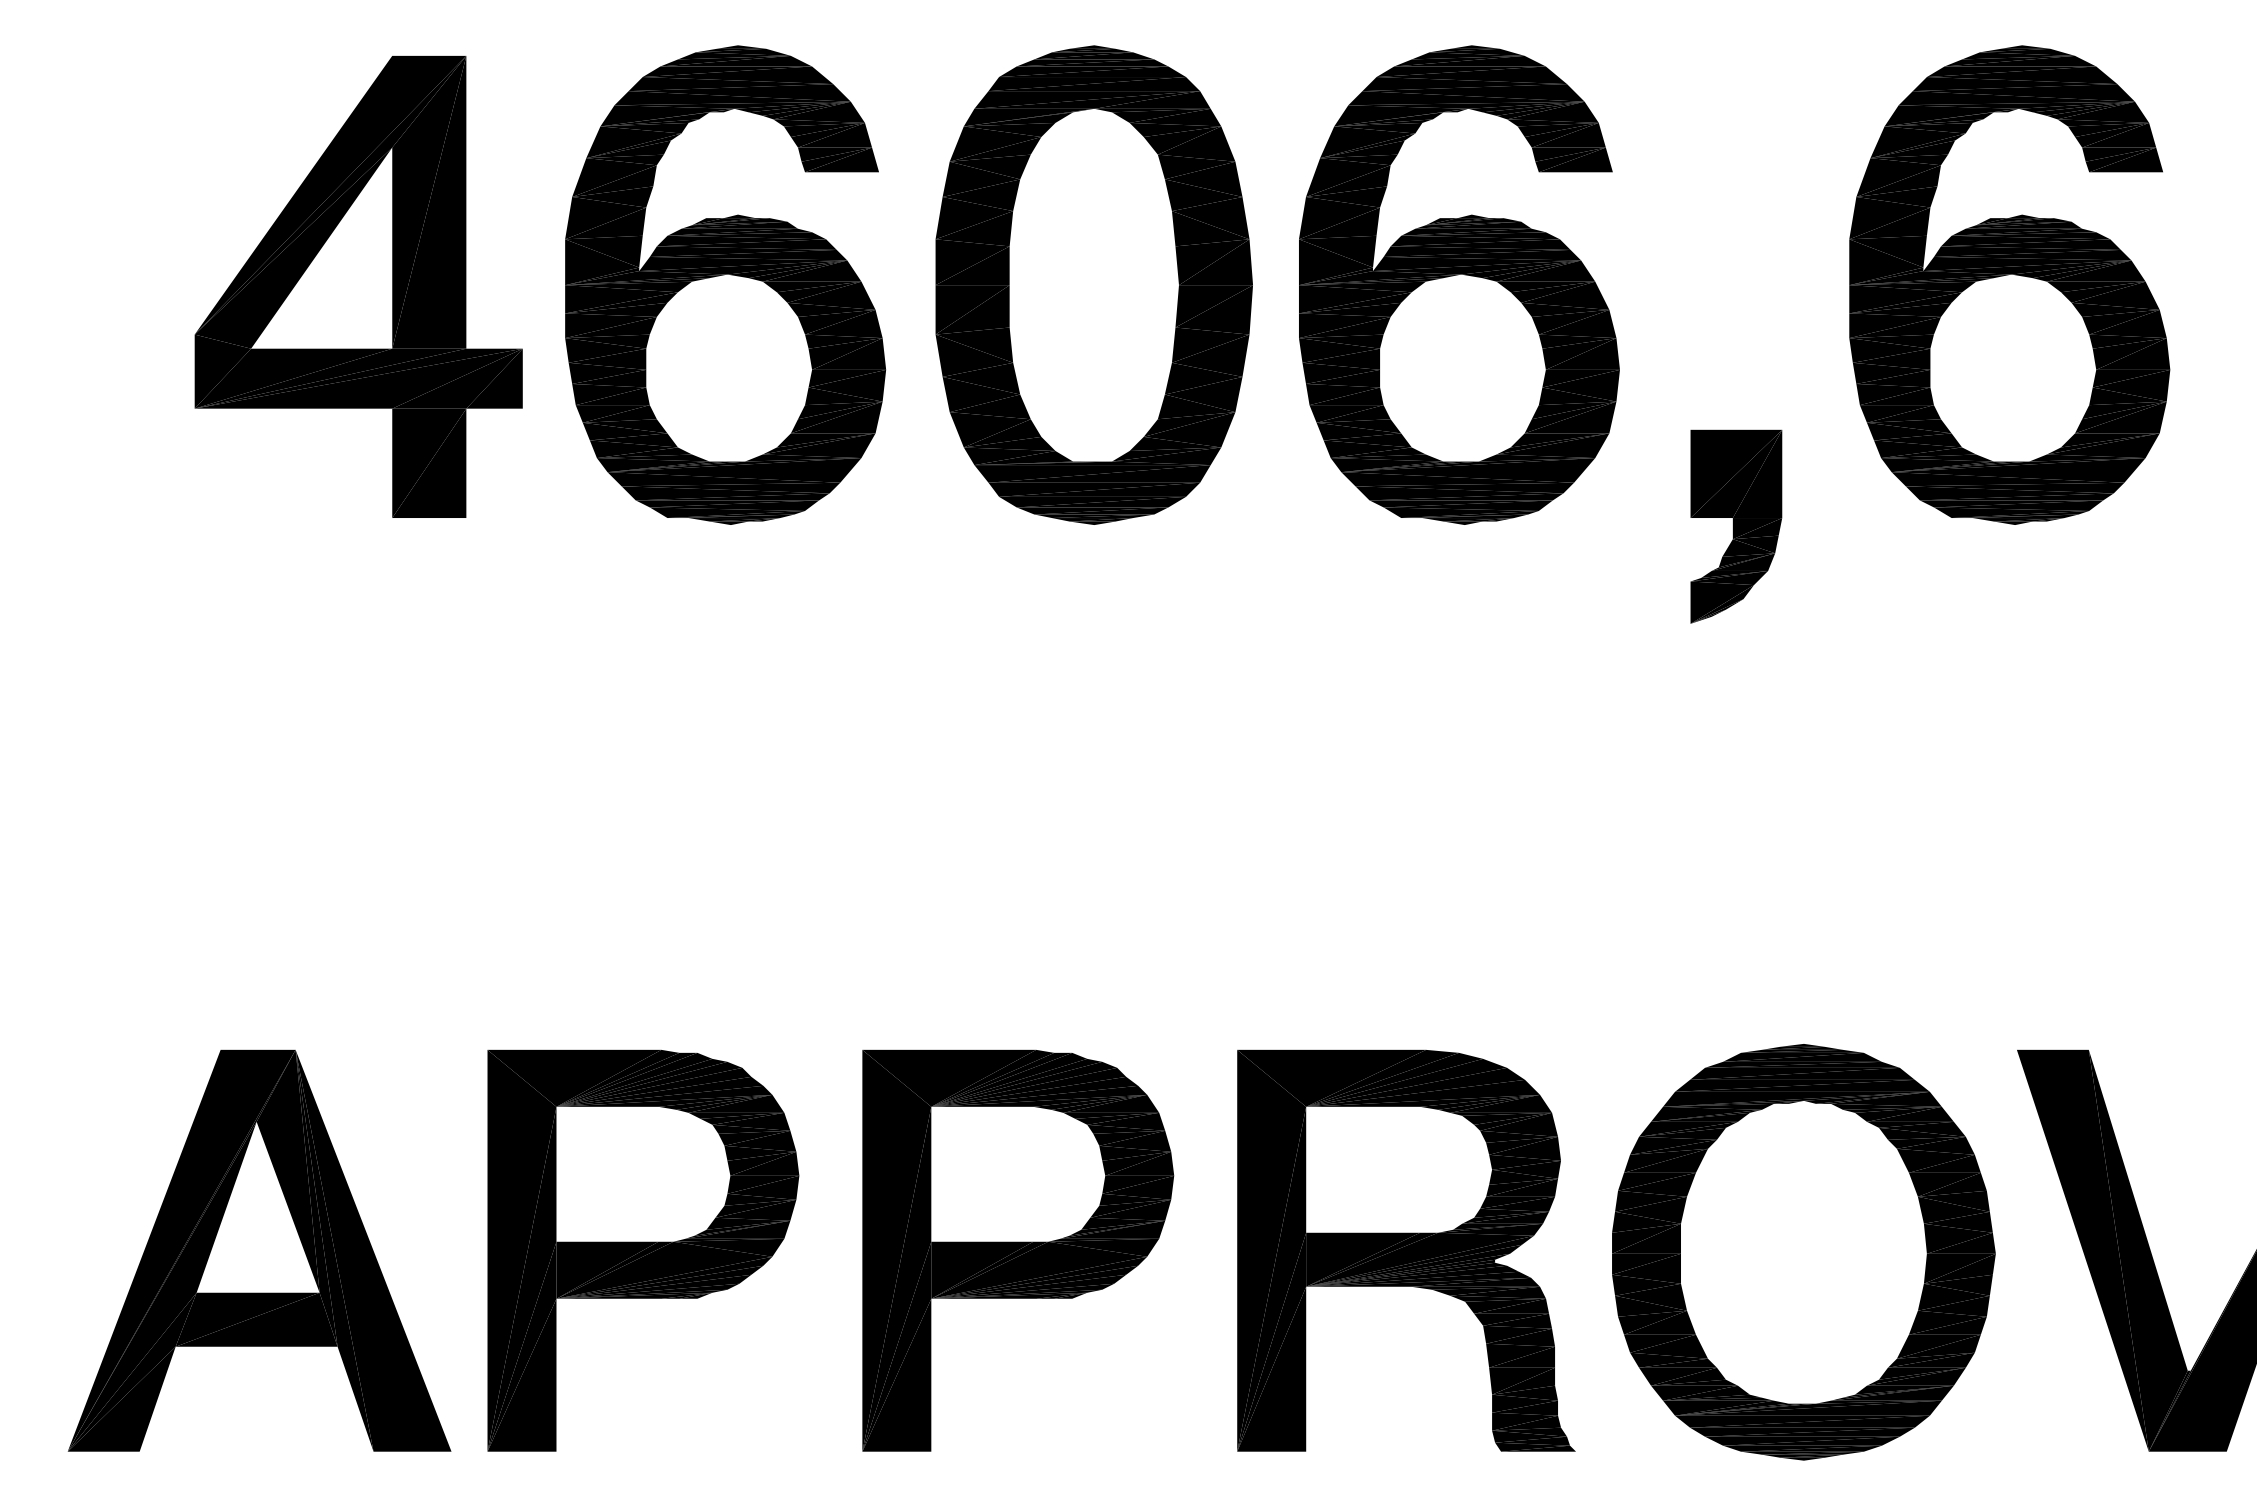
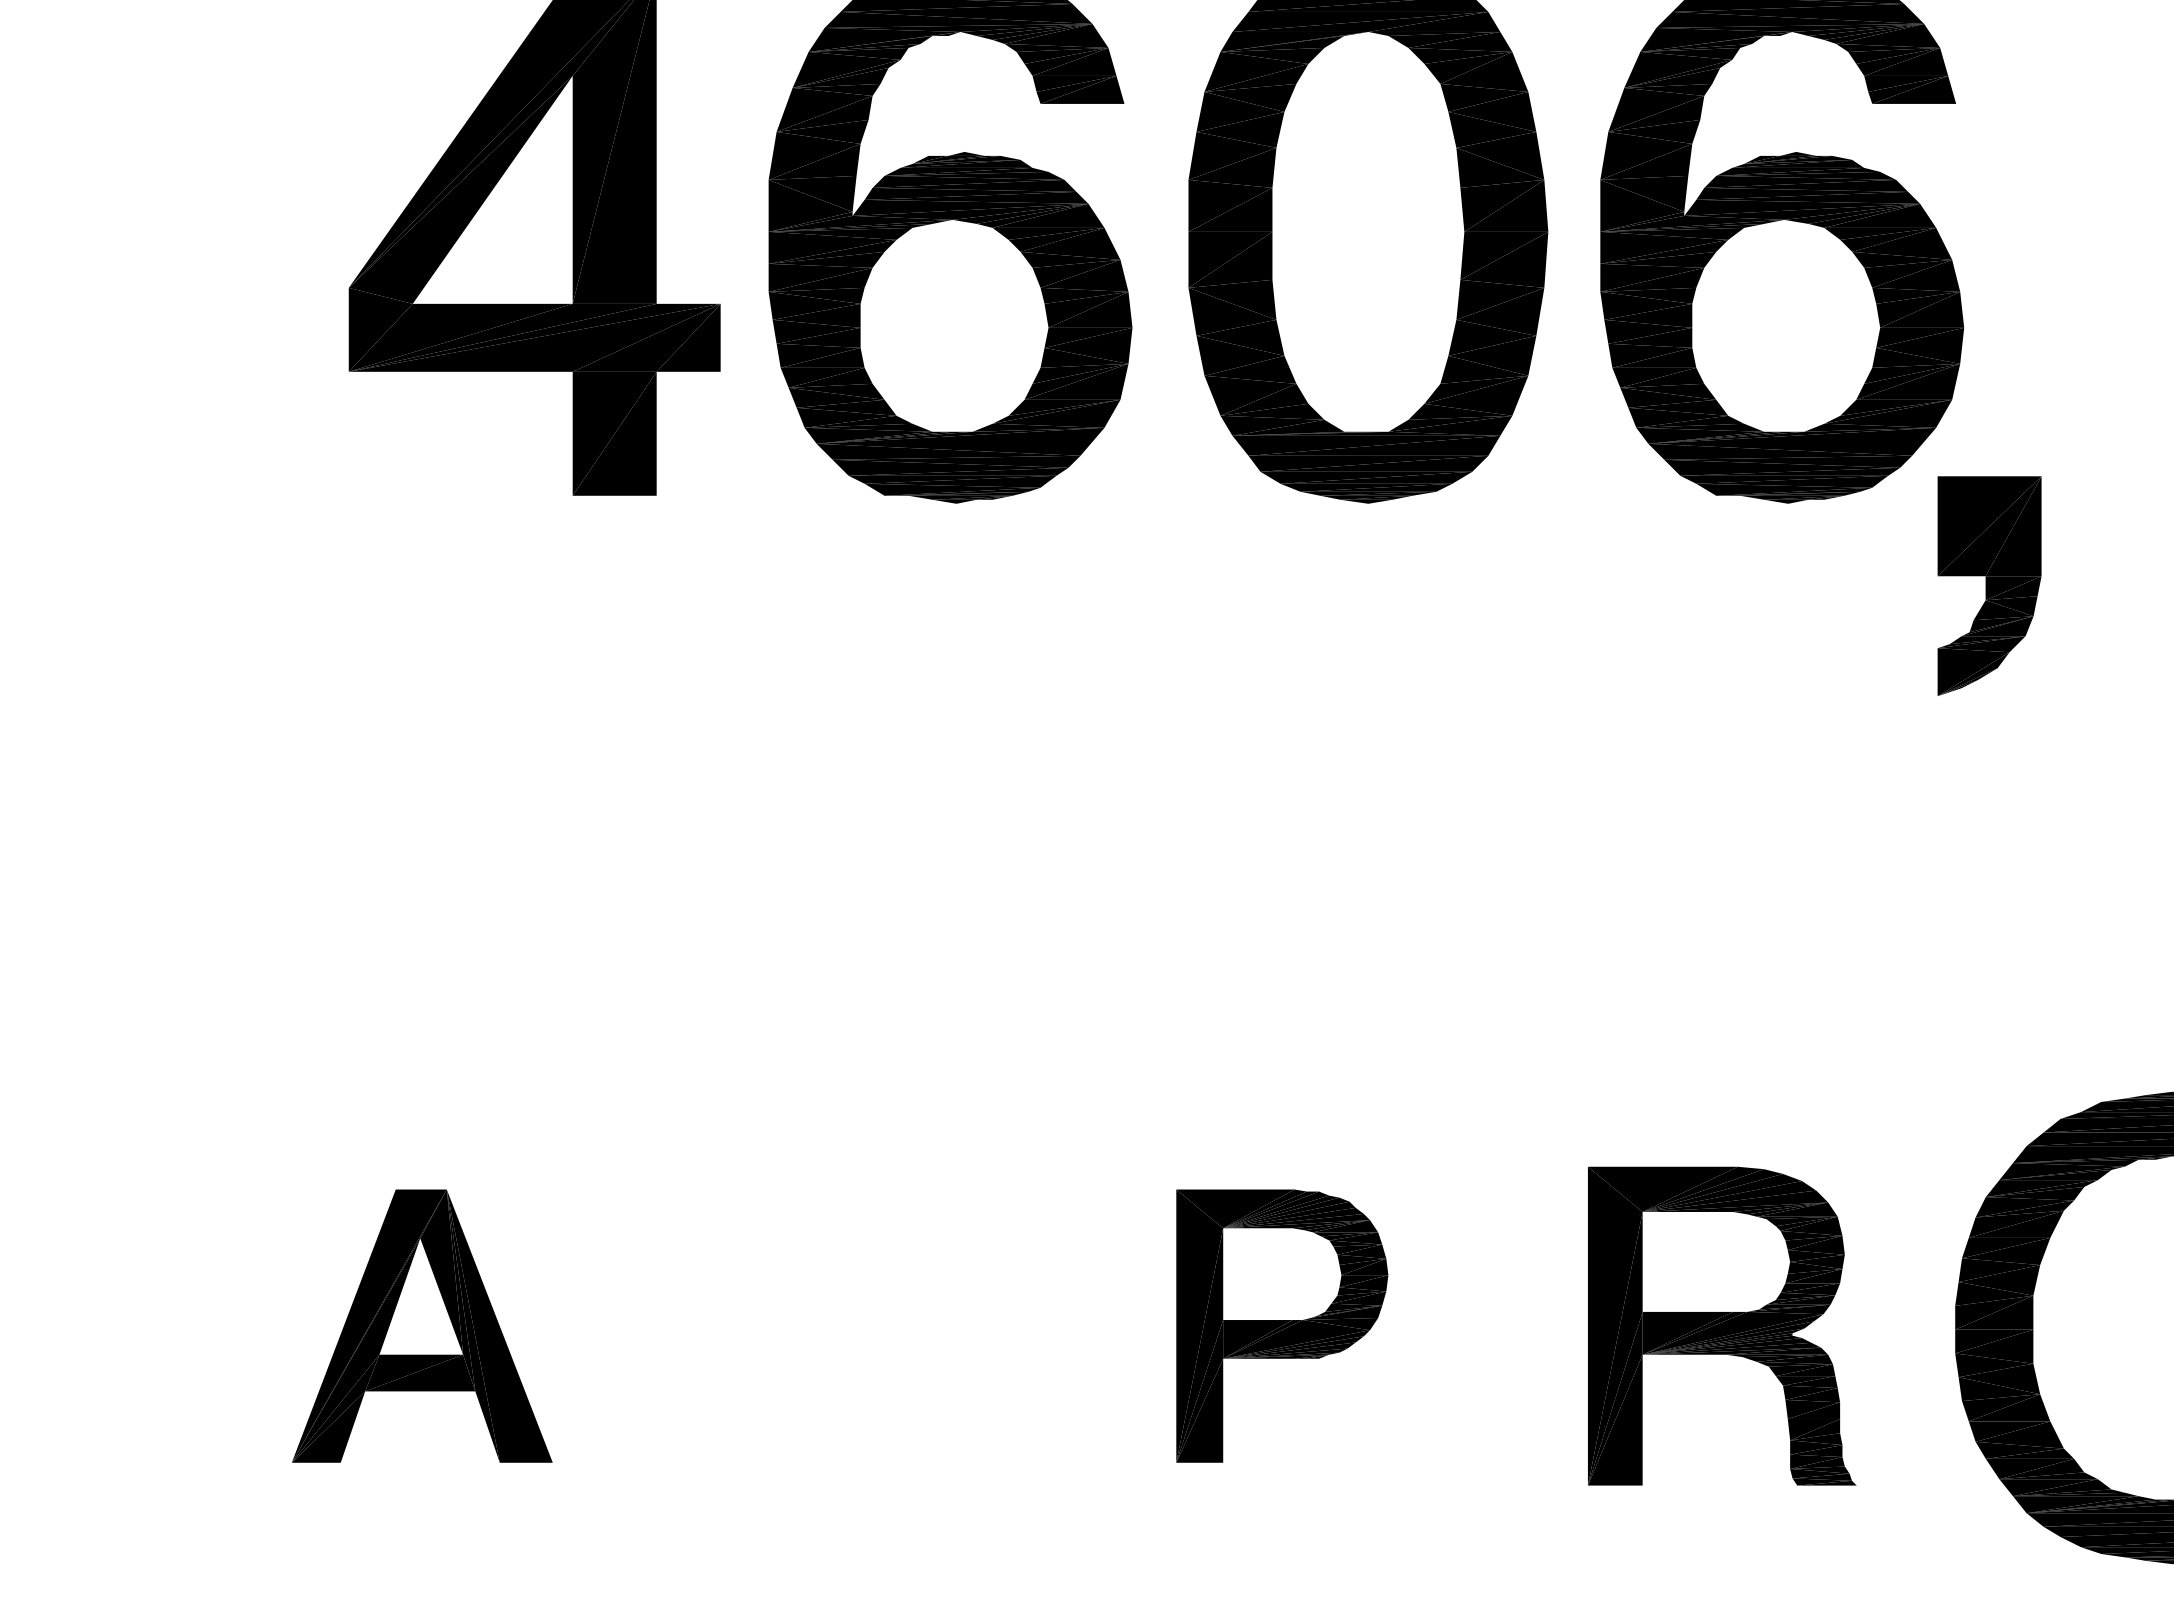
part: (1736, 526) -> (1989, 585), moved
part: (259, 1250) -> (422, 1325), size x0.6
part: (643, 1250) -> (857, 1325), removed
part: (1018, 1250) -> (1282, 1325), size x0.6
part: (1406, 1250) -> (1722, 1325), size x0.7

